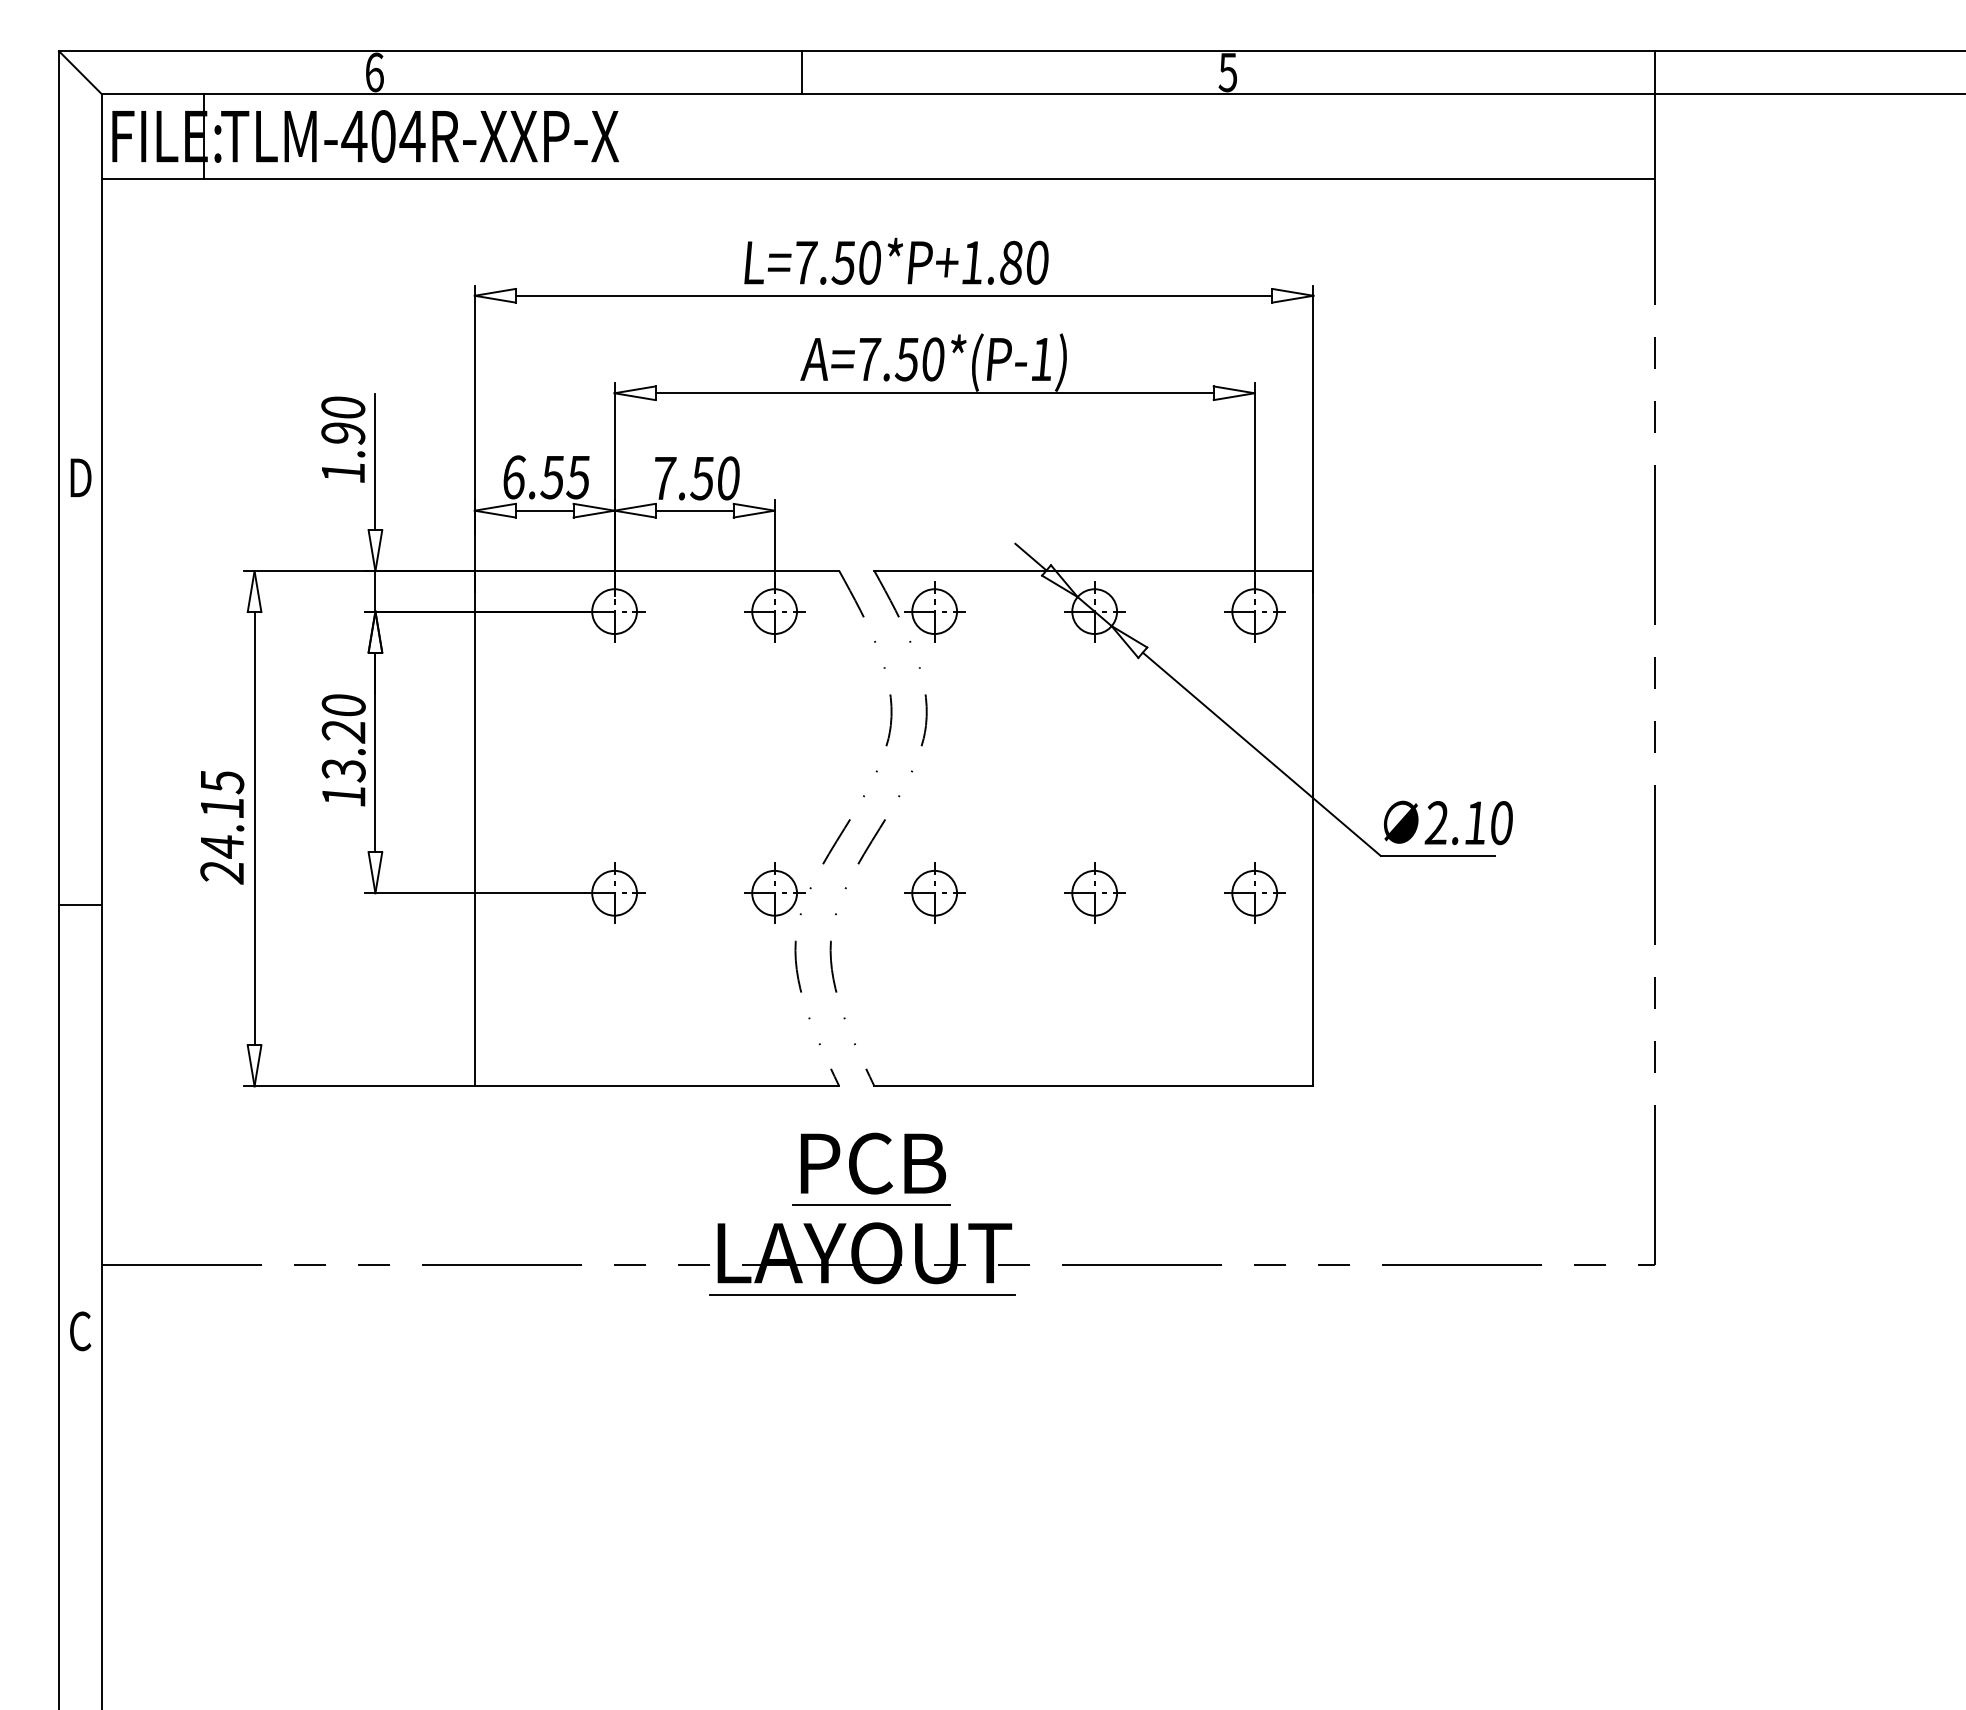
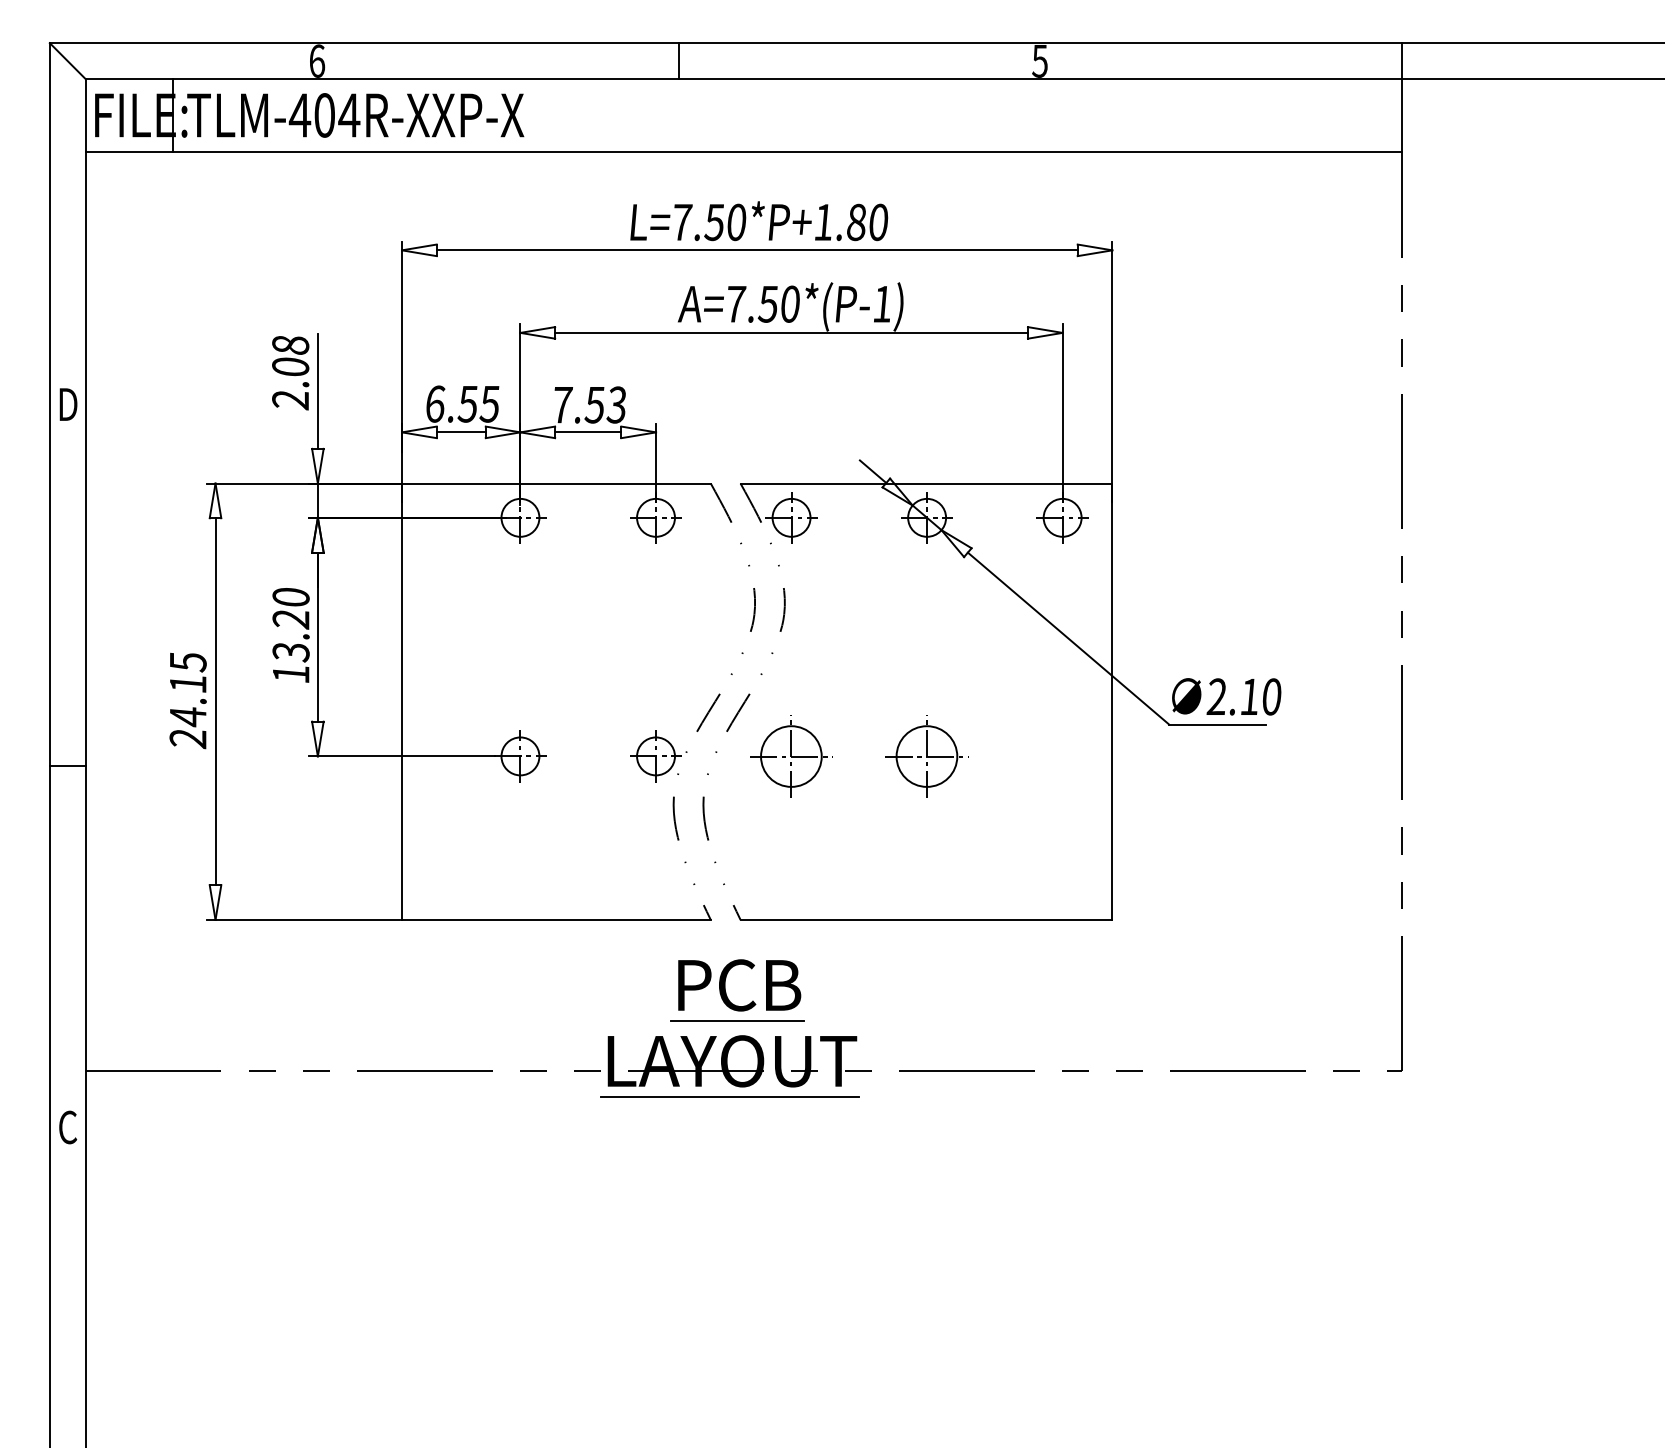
text: (343, 440) -> (290, 372), 1.90 -> 2.08
text: (727, 478) -> (616, 405), 7.50 -> 7.53
part: (934, 892) -> (791, 755), size x1.6
part: (1094, 892) -> (926, 755), size x1.6
part: (1254, 892) -> (1062, 755), removed

